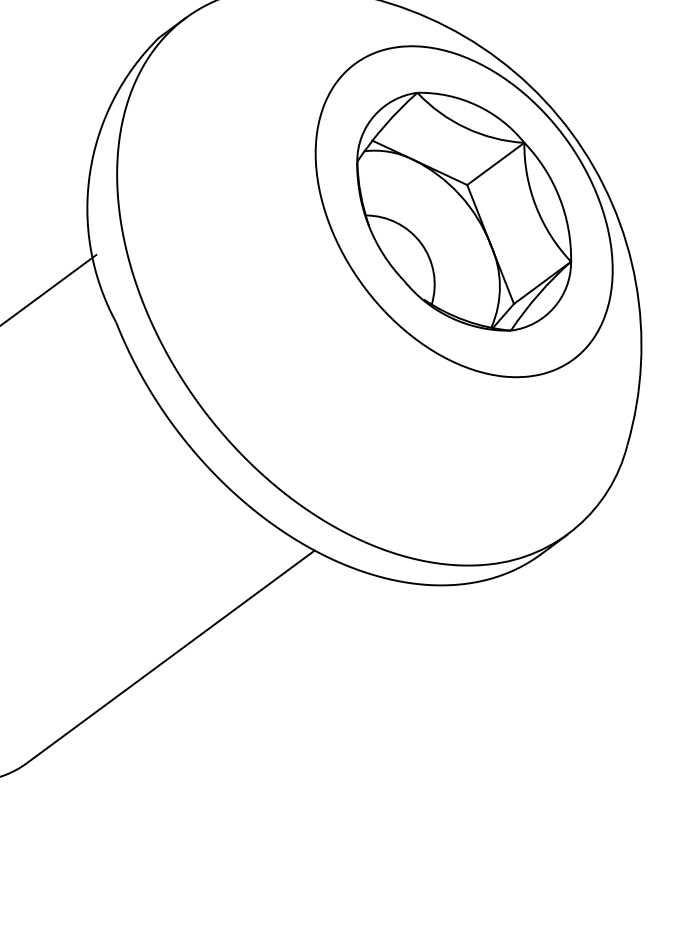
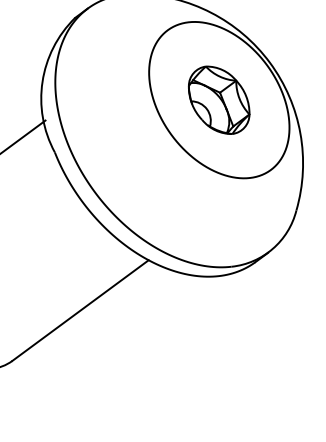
part: (462, 212) -> (218, 100), size x0.6

